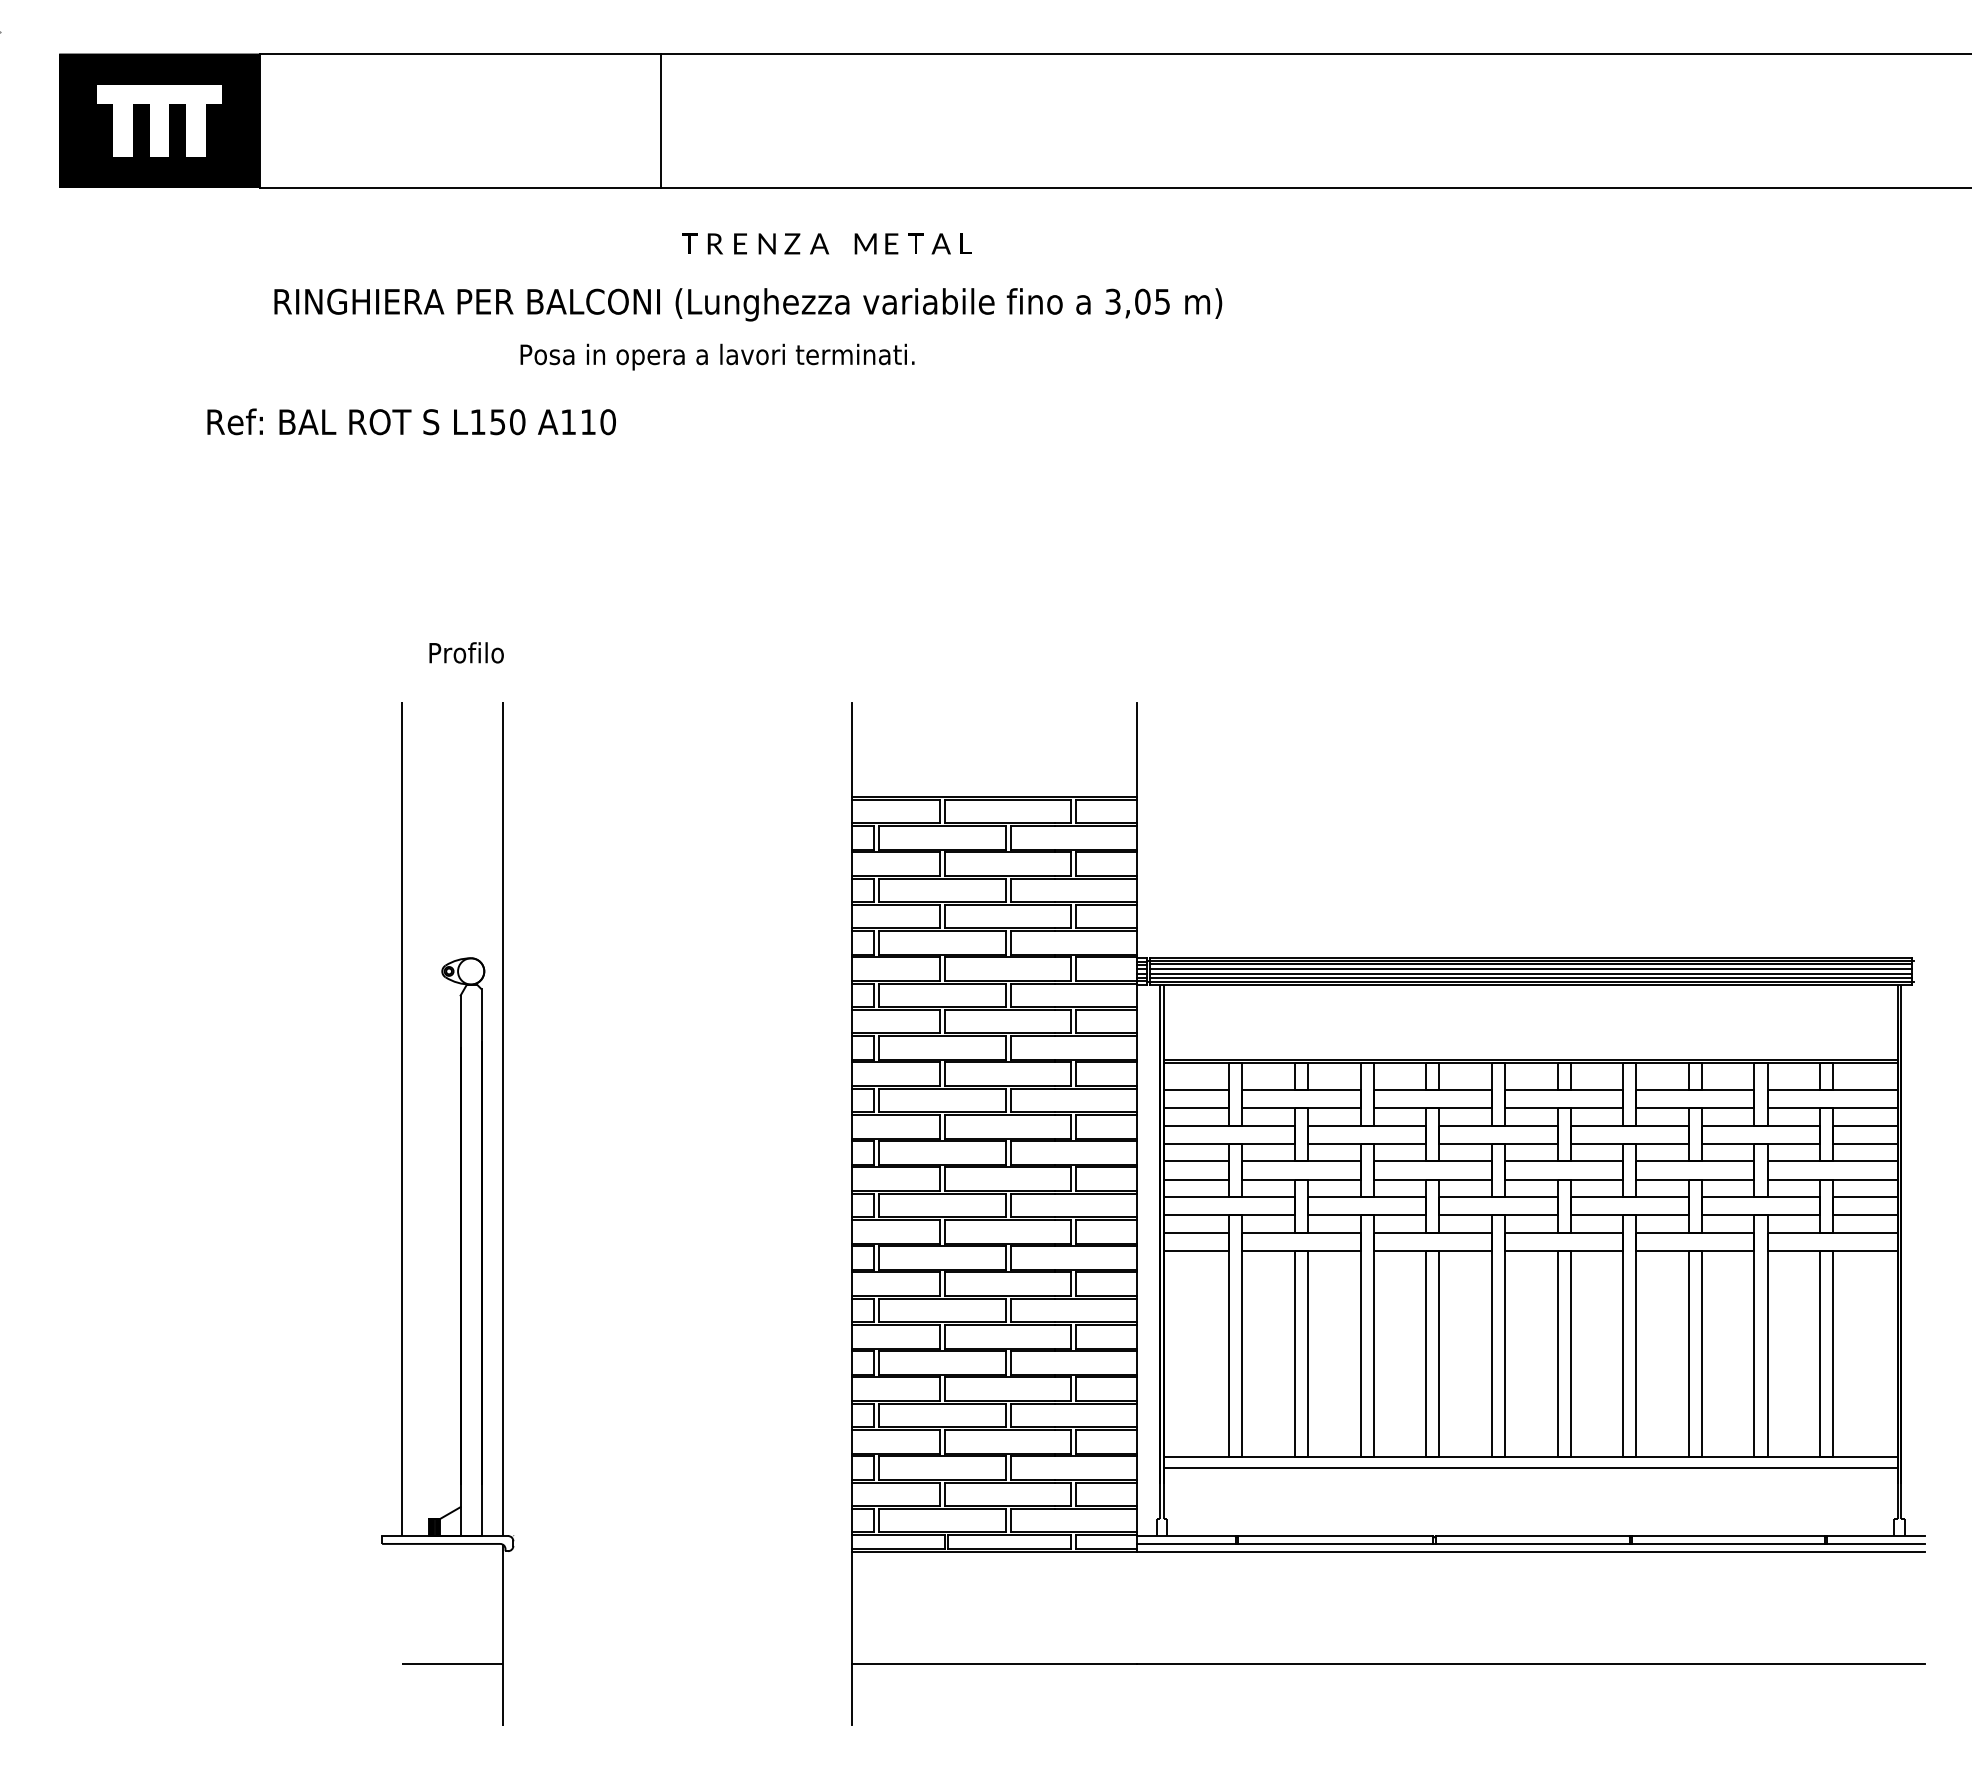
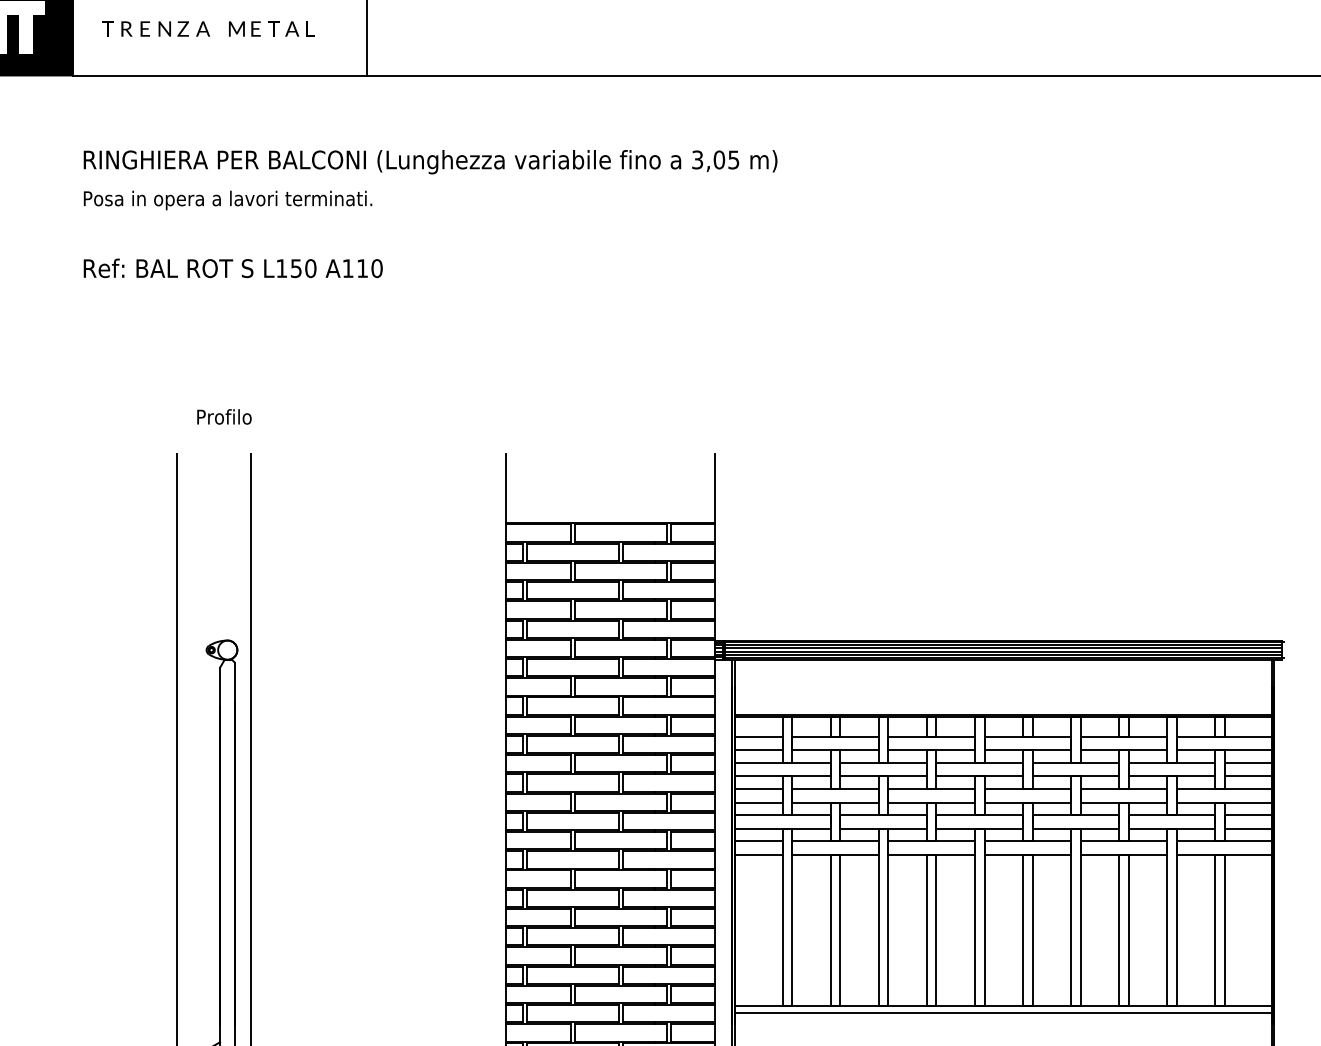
text: (826, 243) -> (208, 28), moved
text: (717, 356) -> (227, 200), moved
text: (411, 421) -> (233, 268), moved

